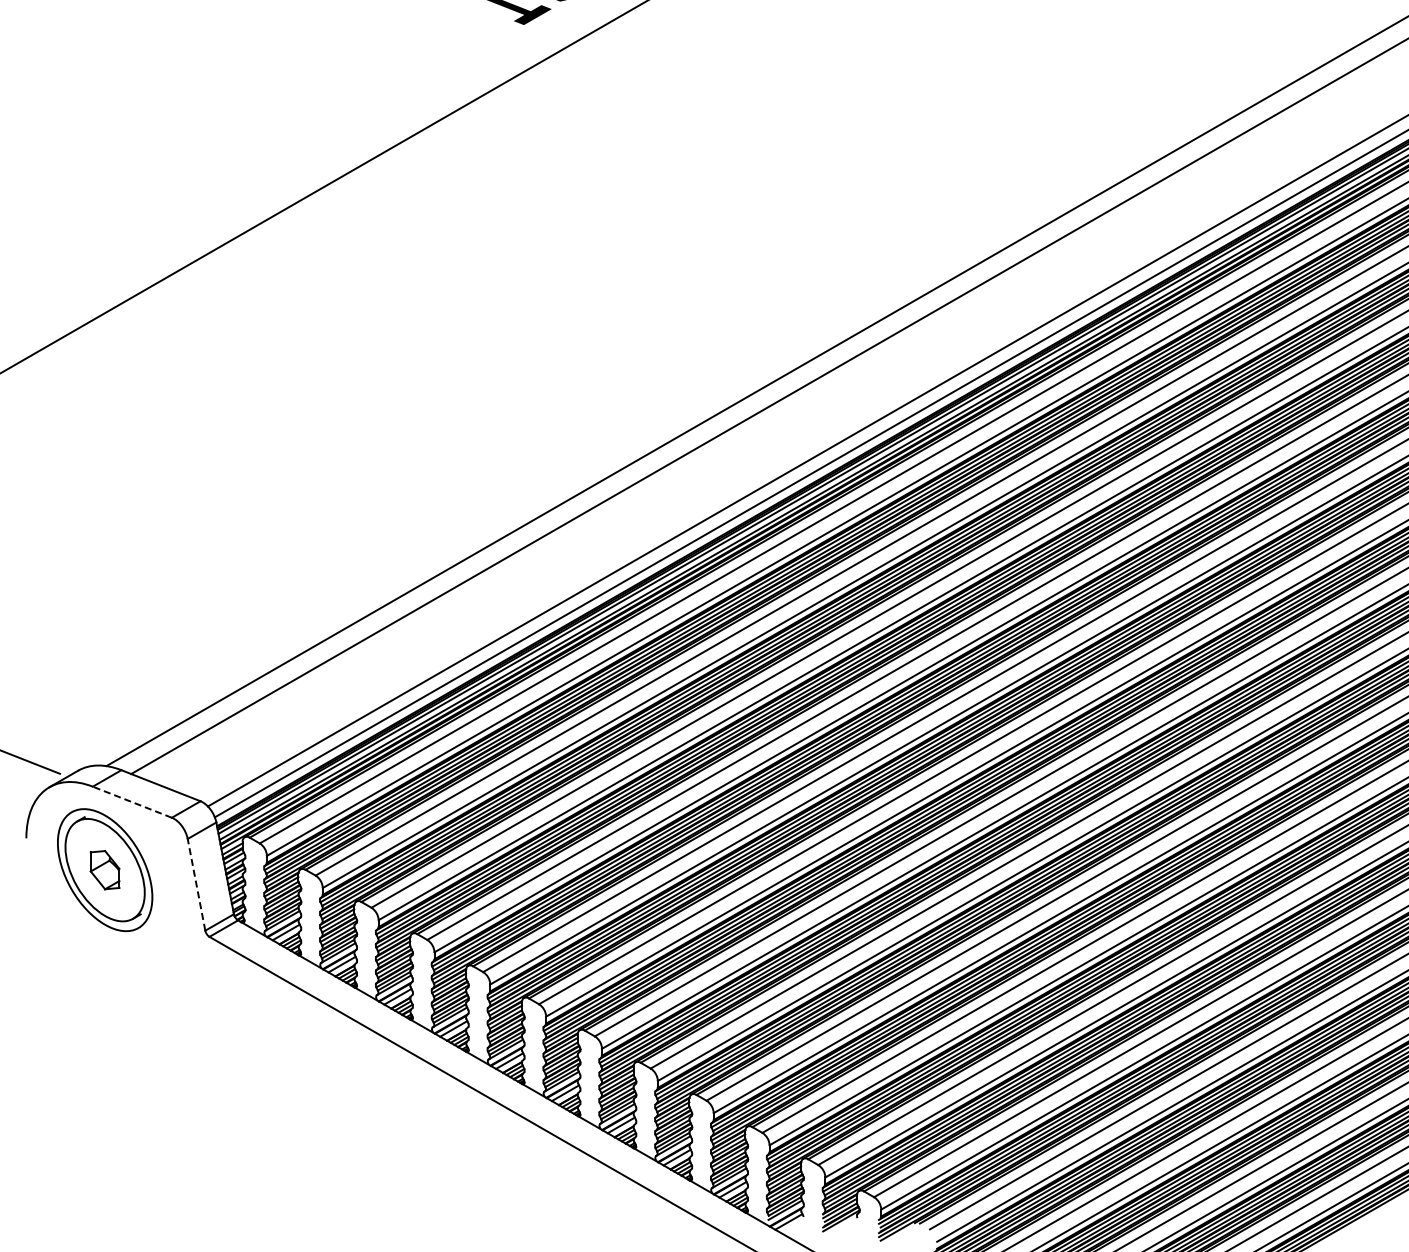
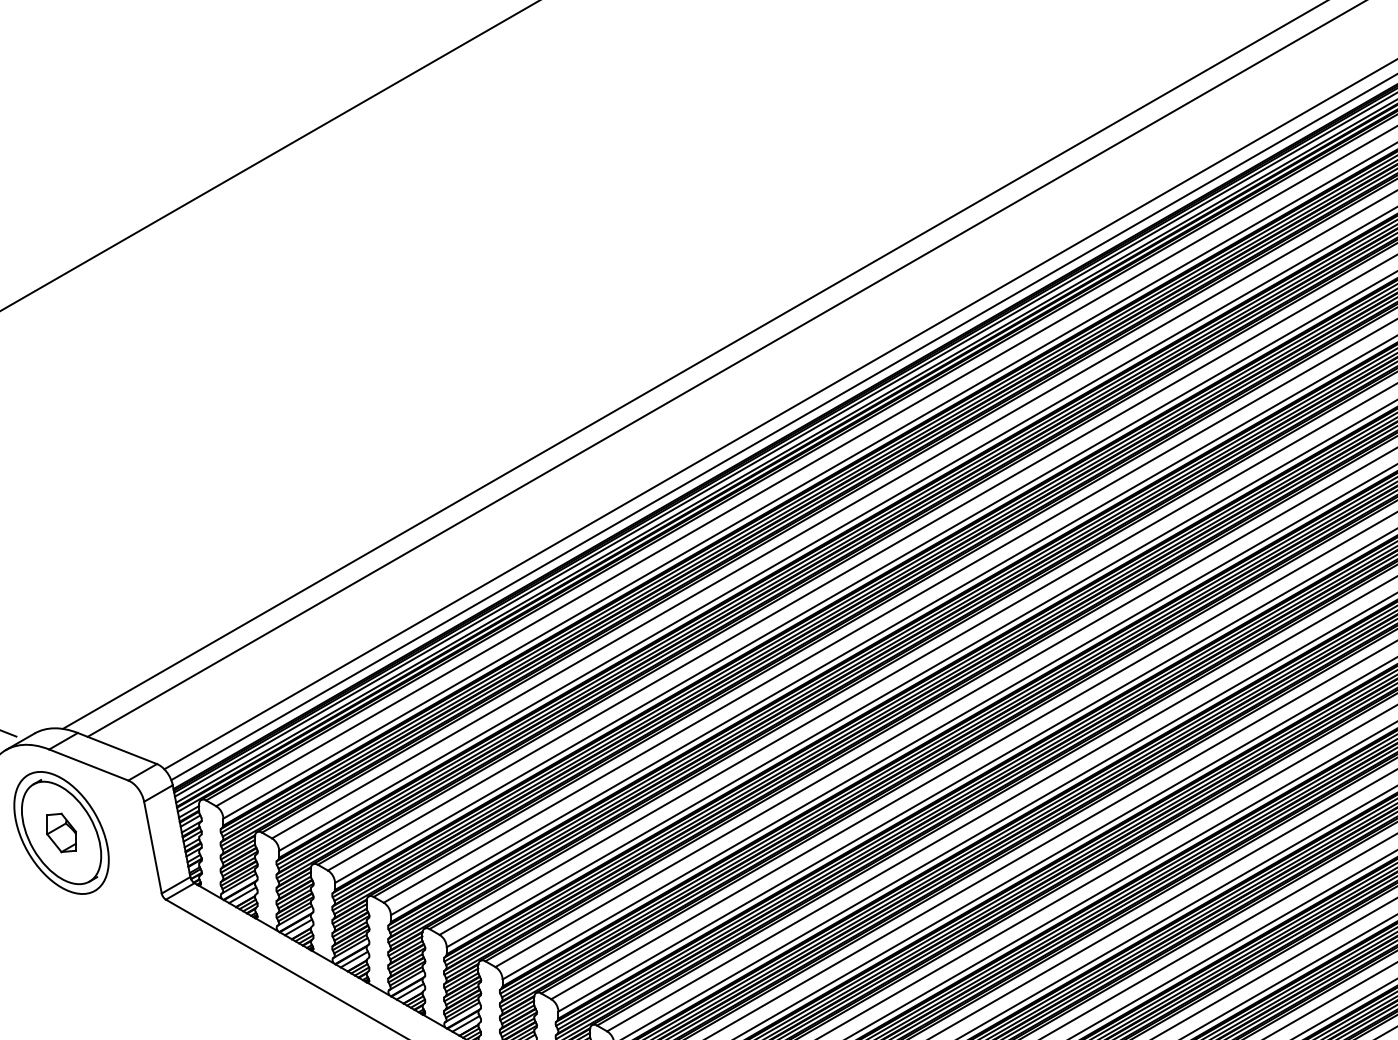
line: (131, 802) -> (87, 765), dashed -> solid
line: (196, 884) -> (152, 847), dashed -> solid

